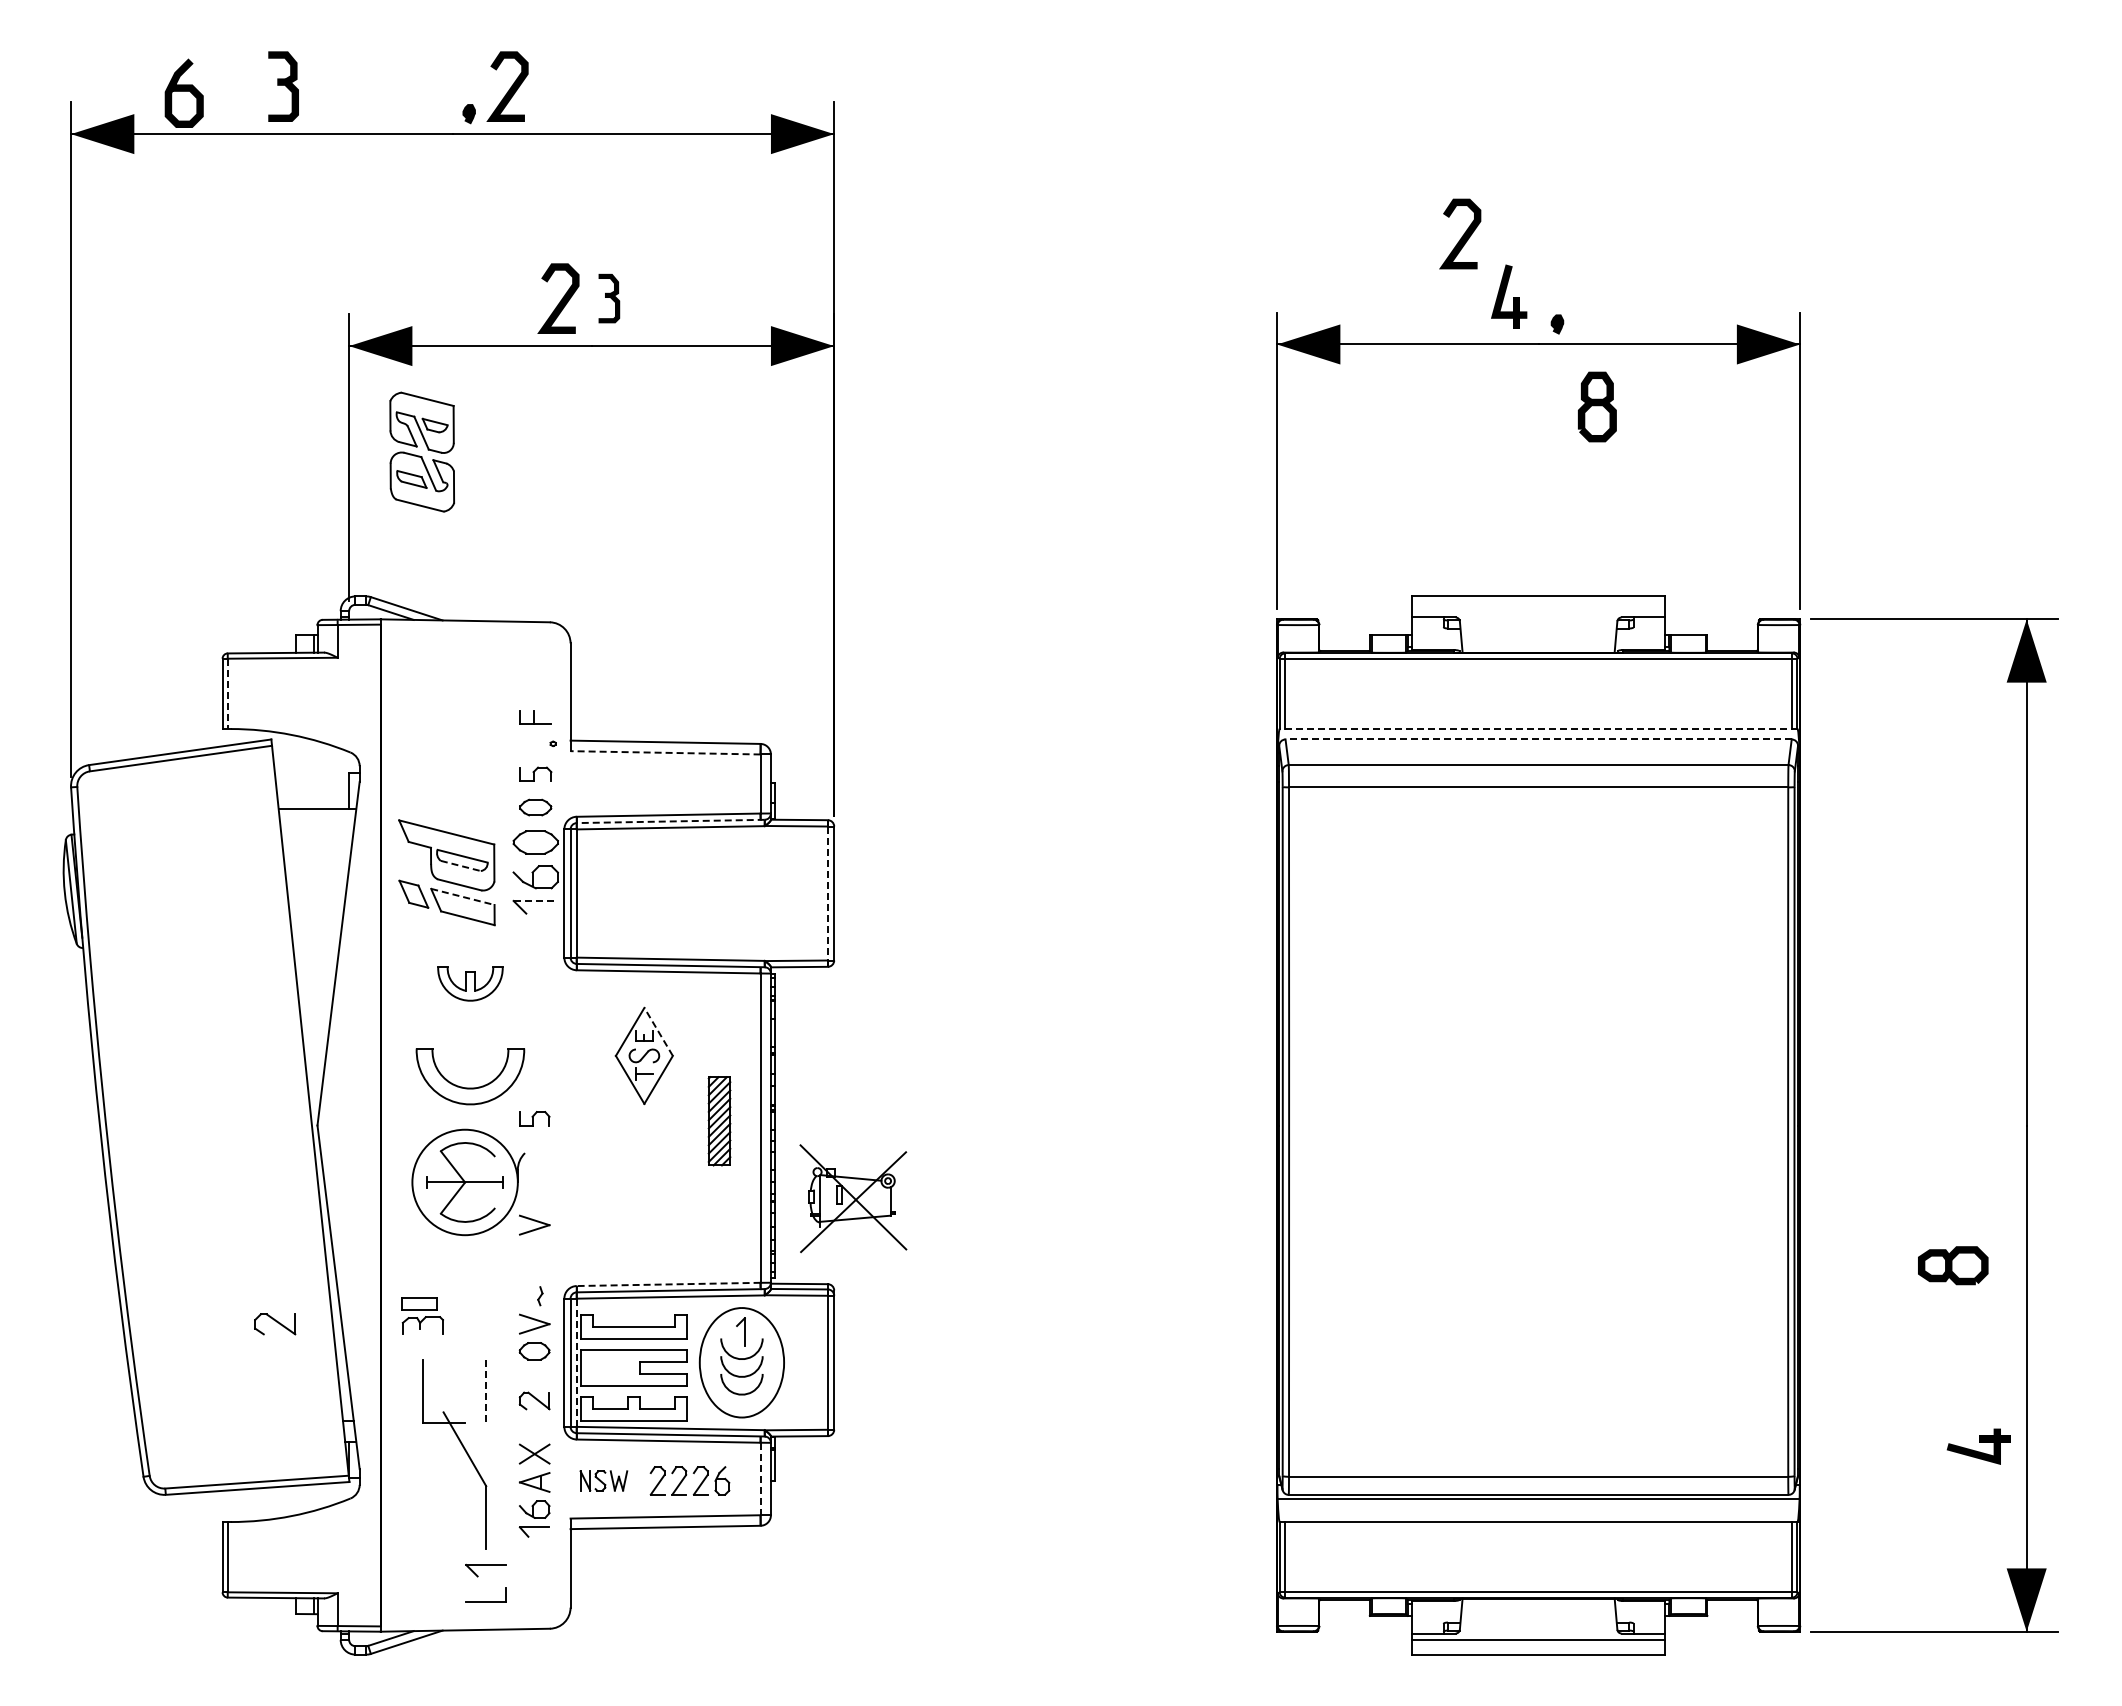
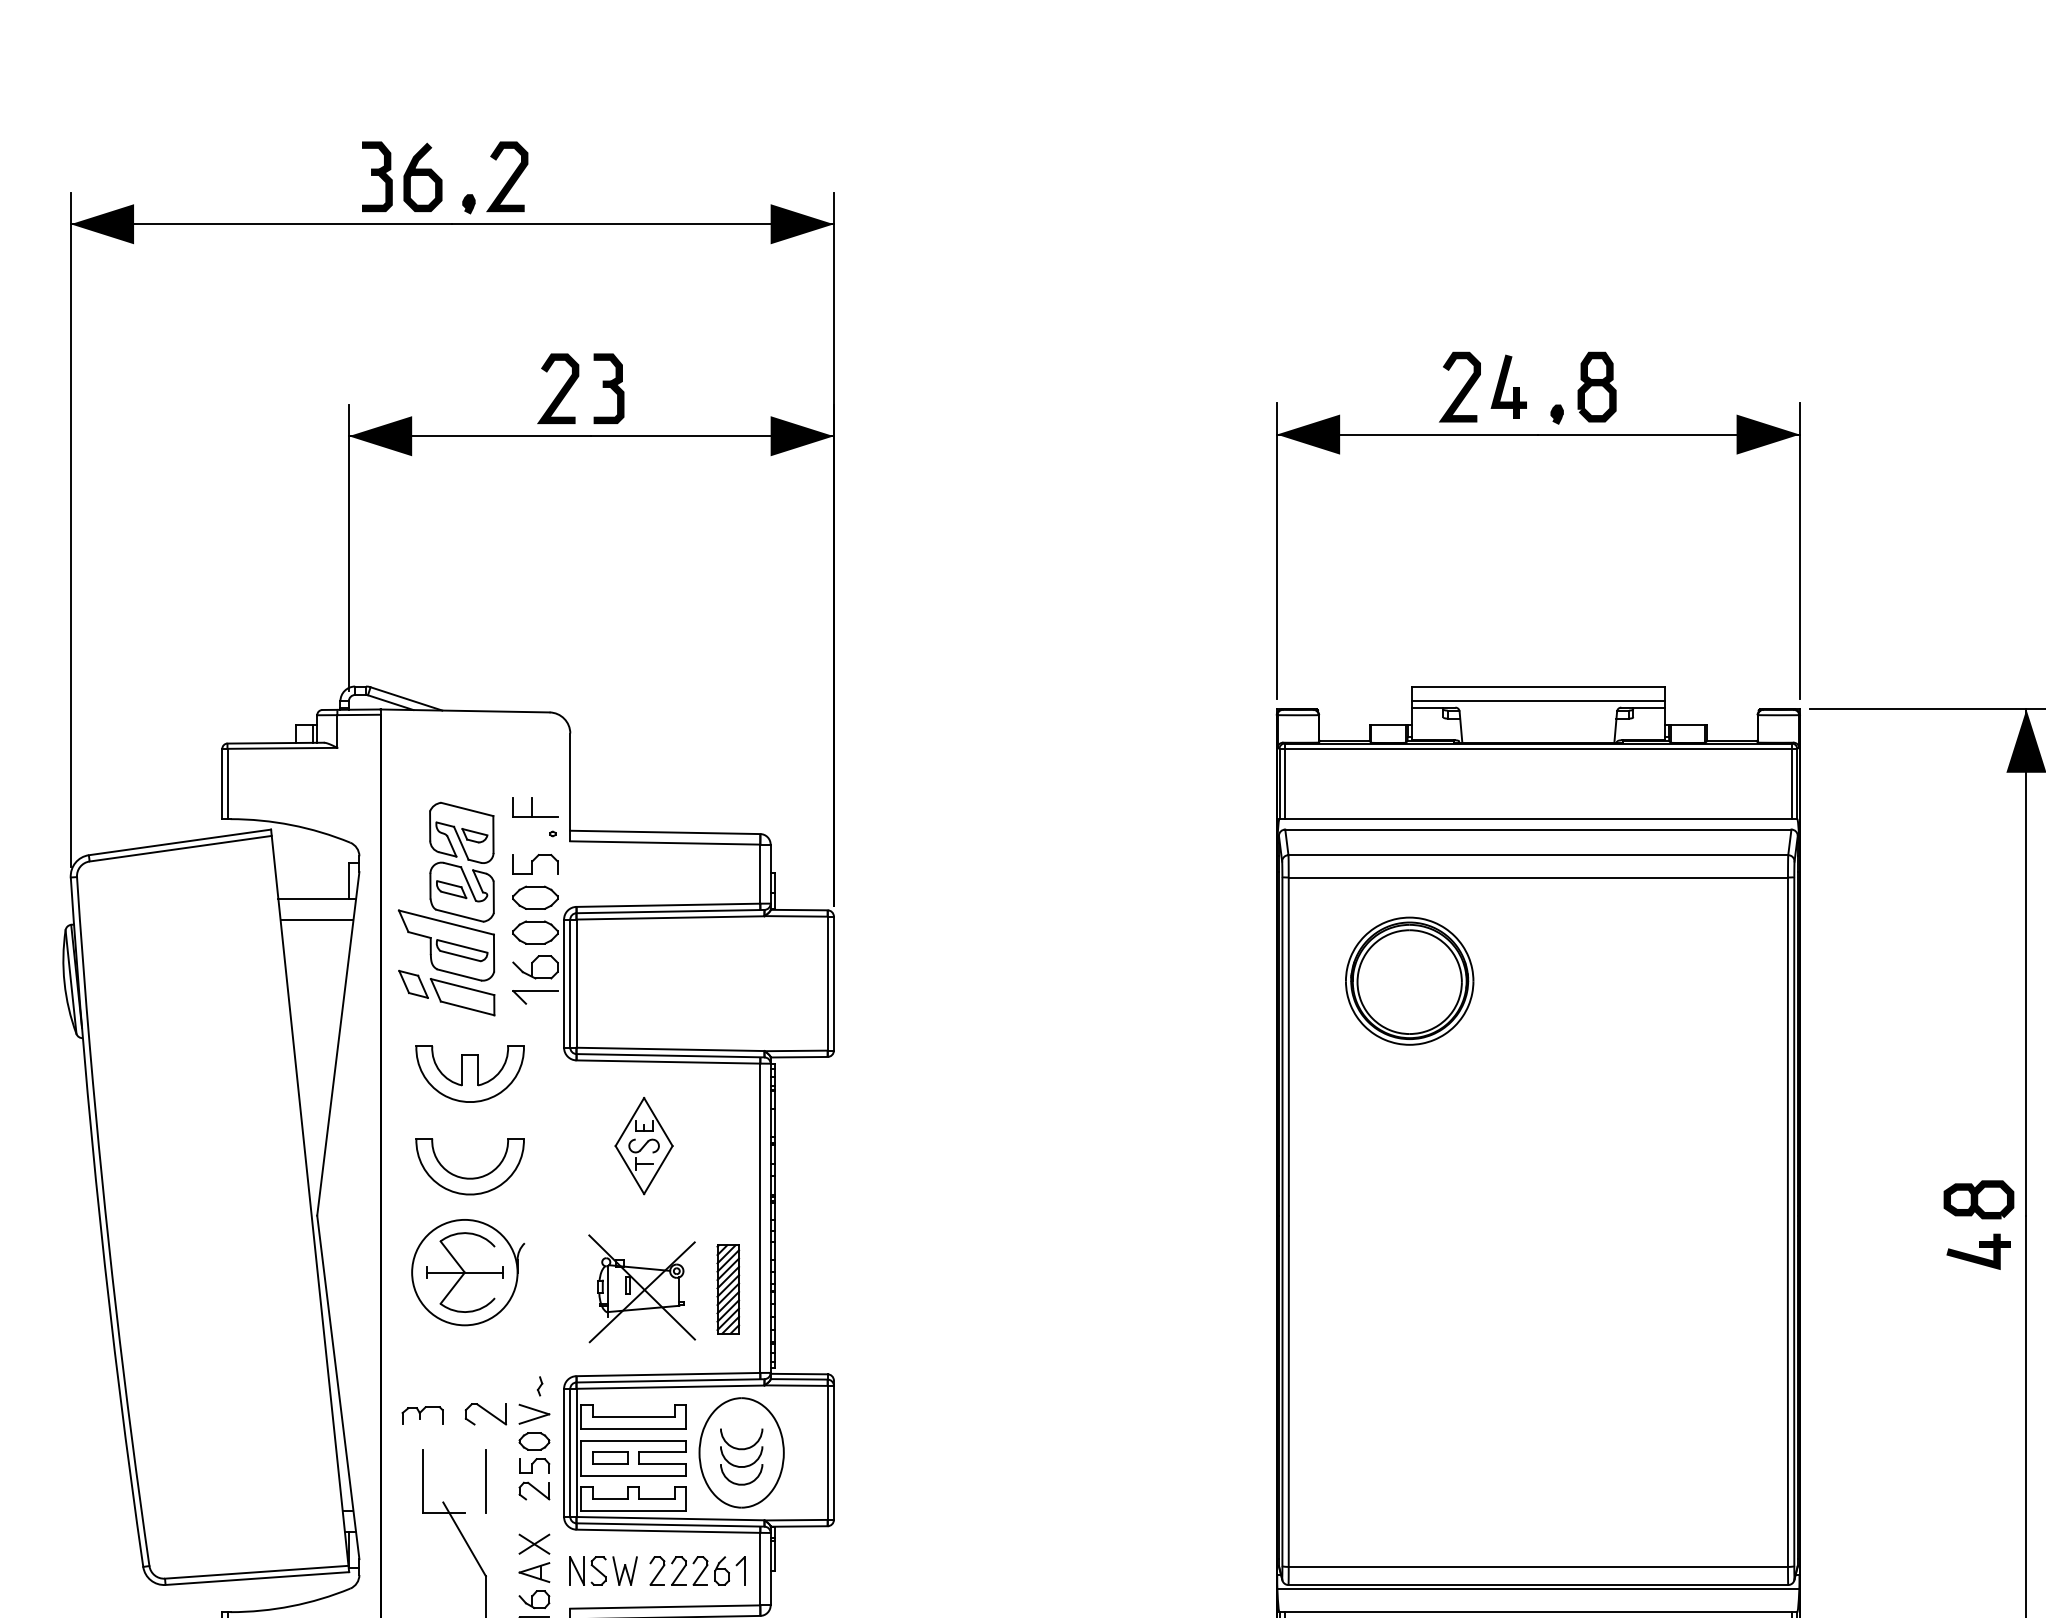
part: (283, 86) -> (377, 176), moved
curve: (183, 91) -> (422, 175), moved
curve: (1462, 235) -> (1462, 388), moved
part: (609, 298) -> (609, 388), size x1.43
part: (1597, 406) -> (1597, 386), moved
part: (421, 451) -> (461, 861), moved
line: (1538, 611) -> (1538, 701), added
line: (227, 694) -> (227, 784), dashed -> solid
part: (535, 717) -> (535, 807), size x1.43
line: (1538, 729) -> (1538, 819), dashed -> solid
line: (1538, 739) -> (1538, 829), dashed -> solid
line: (665, 752) -> (665, 842), dashed -> solid
part: (535, 773) -> (535, 863), size x1.43
part: (535, 807) -> (535, 897), size x1.43
line: (670, 821) -> (670, 911), dashed -> solid
line: (316, 830) -> (316, 920), added
line: (460, 865) -> (460, 955), dashed -> solid
part: (1409, 890) -> (1409, 980), added
line: (827, 893) -> (827, 983), dashed -> solid
line: (462, 896) -> (462, 986), dashed -> solid
line: (536, 900) -> (536, 990), dashed -> solid
part: (470, 983) -> (470, 1073), size x1.67
line: (658, 1031) -> (658, 1121), dashed -> solid
part: (534, 1118) -> (534, 1465), moved
part: (719, 1121) -> (728, 1289), moved
part: (853, 1198) -> (642, 1288), moved
part: (534, 1224) -> (534, 1314), removed
part: (1953, 1265) -> (1979, 1199), moved
line: (668, 1284) -> (668, 1374), dashed -> solid
part: (419, 1303) -> (610, 1457), moved
part: (275, 1324) -> (486, 1414), moved
part: (740, 1331) -> (740, 1570), moved
line: (576, 1363) -> (576, 1453), dashed -> solid
line: (486, 1391) -> (486, 1481), dashed -> solid
part: (1978, 1446) -> (1978, 1251), moved
line: (760, 1479) -> (760, 1569), dashed -> solid
part: (603, 1480) -> (603, 1570), size x1.43

